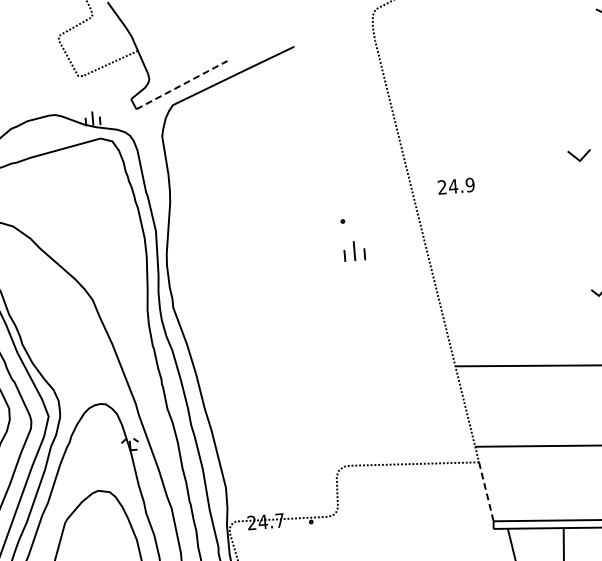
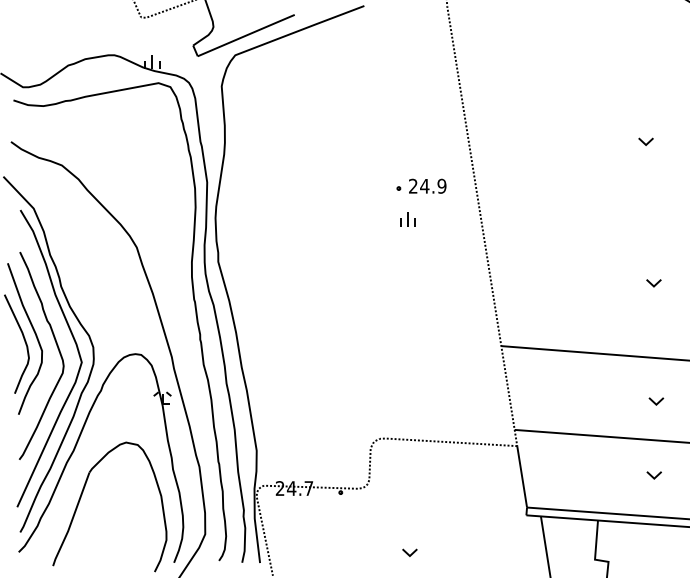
line: (183, 84) -> (247, 35), dashed -> solid
part: (578, 155) -> (645, 141), size x0.62
text: (456, 185) -> (427, 185), moved
part: (353, 250) -> (407, 219), size x0.71
line: (486, 491) -> (522, 476), dashed -> solid

